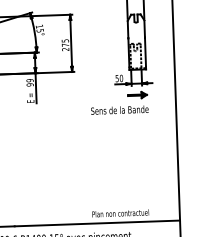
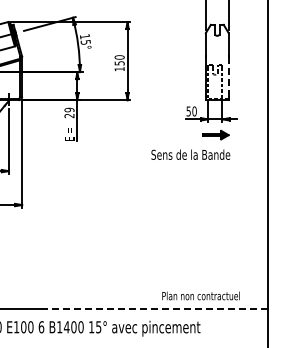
text: (65, 45) -> (119, 63), 275 -> 150
line: (145, 52) -> (228, 77), solid -> dashed
text: (30, 84) -> (69, 115), 99 -> 29
text: (120, 213) -> (200, 295), moved
line: (97, 223) -> (154, 308), solid -> dashed

